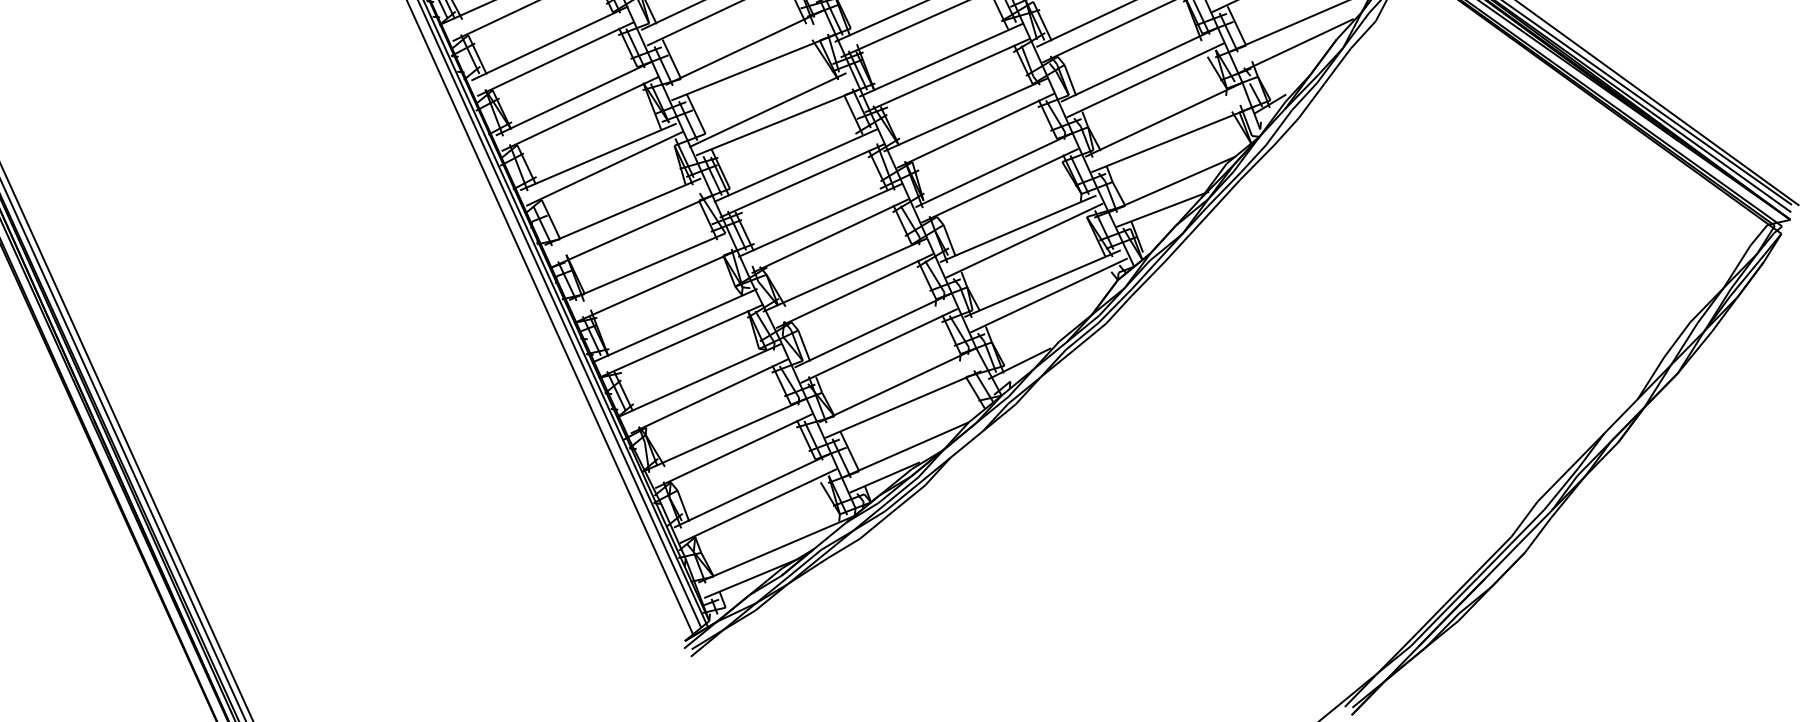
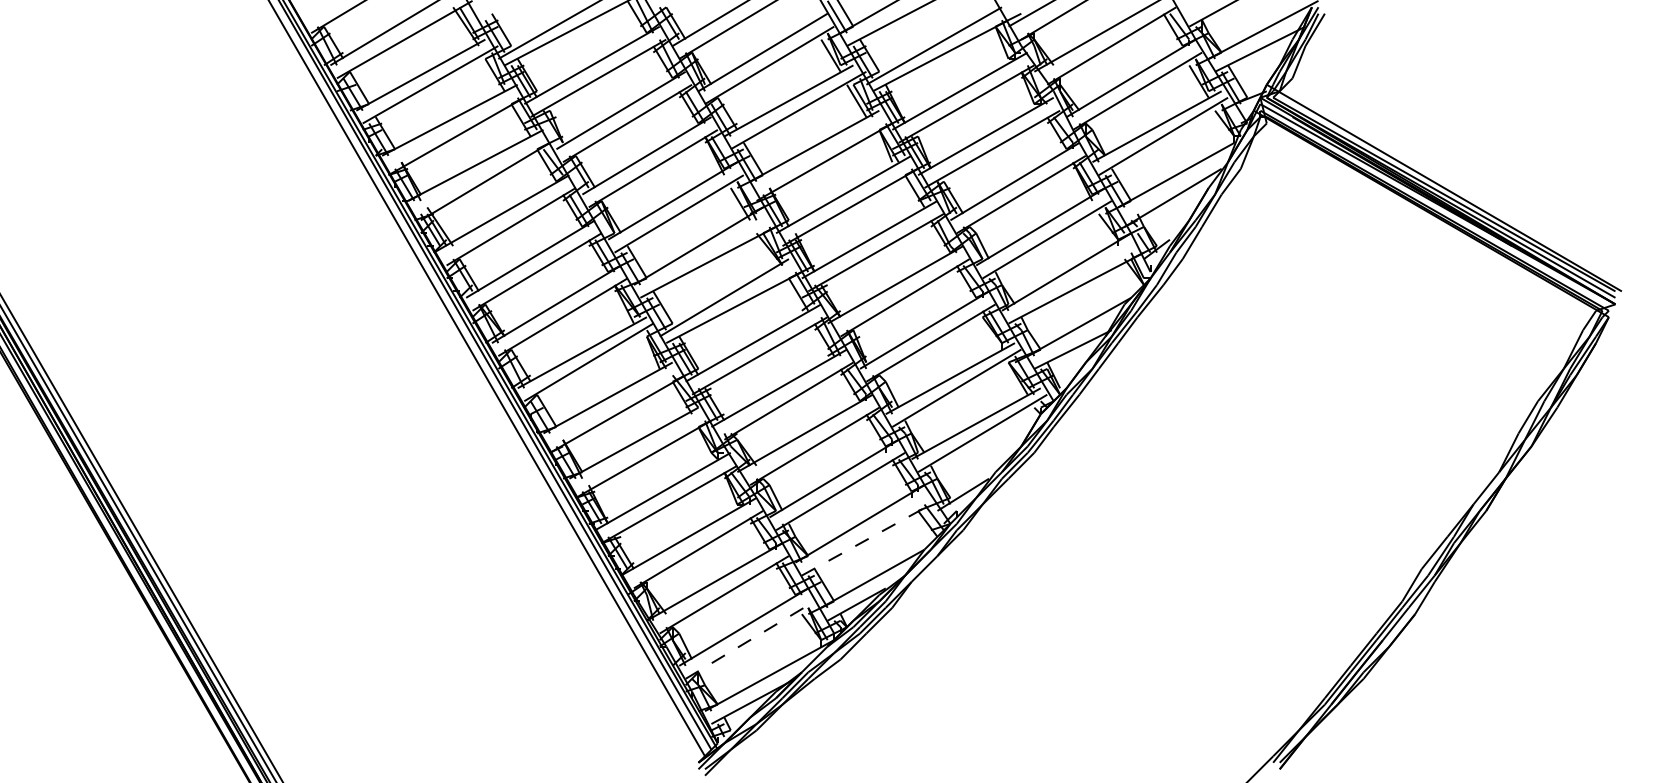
line: (903, 405) -> (866, 540), solid -> dashed
line: (758, 505) -> (750, 639), solid -> dashed

